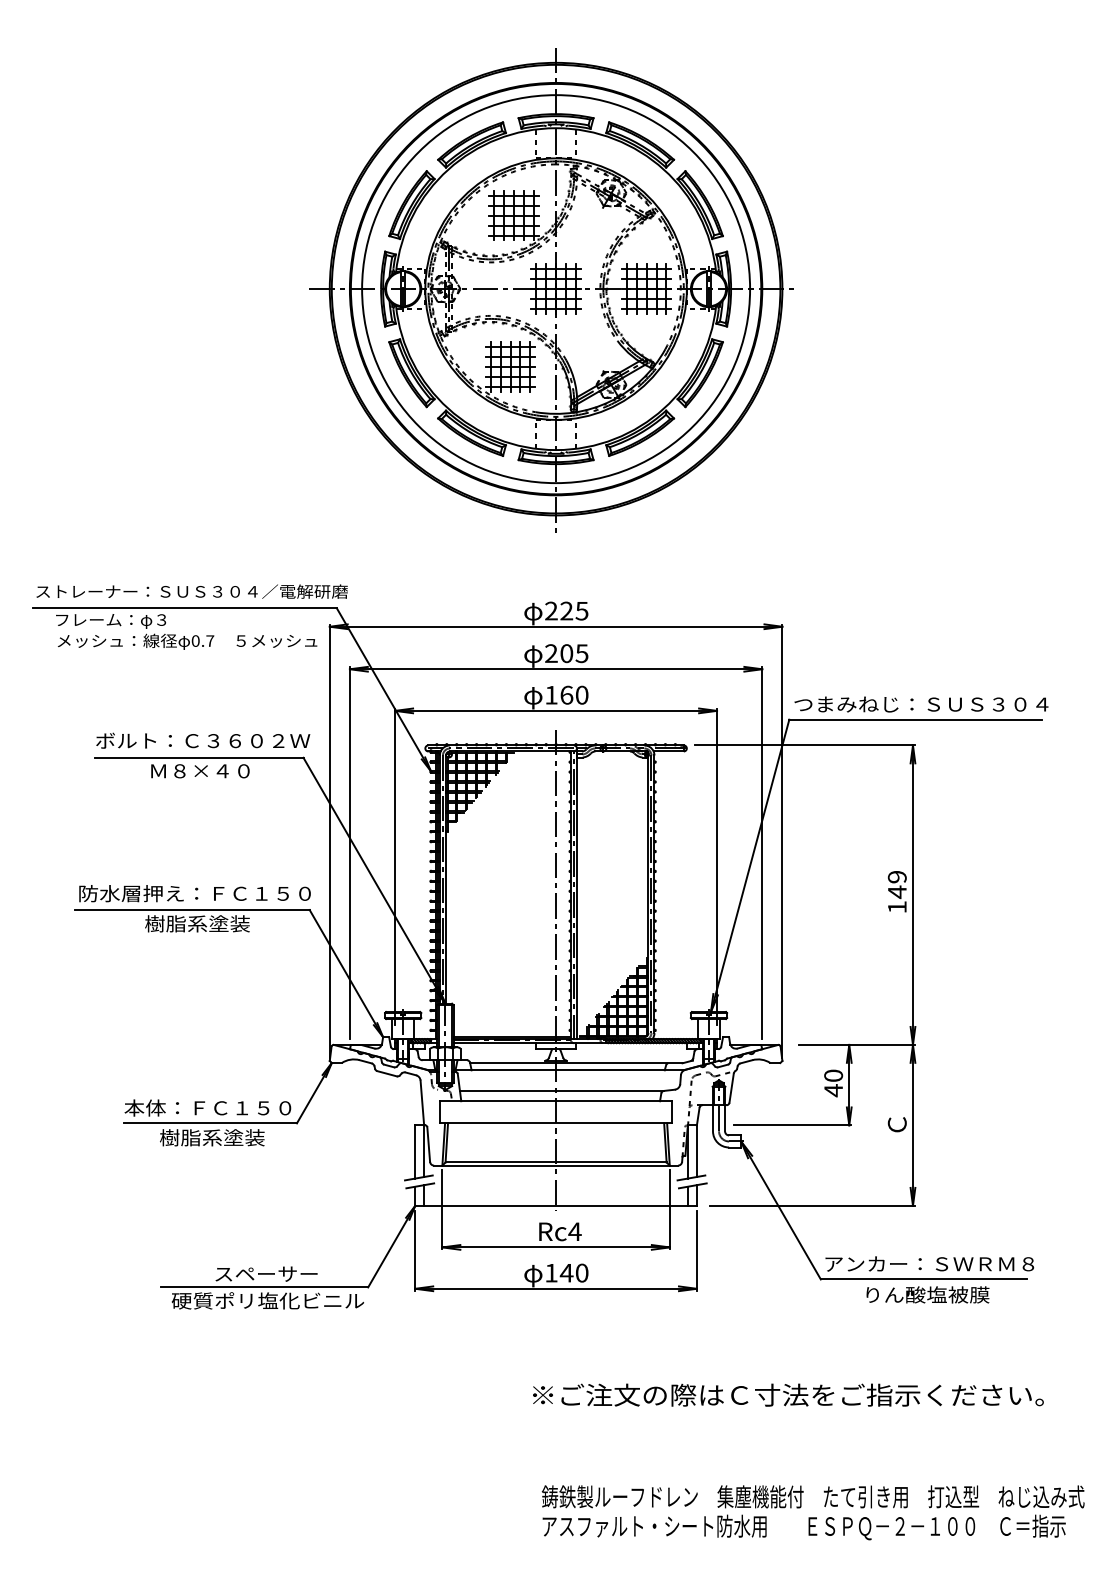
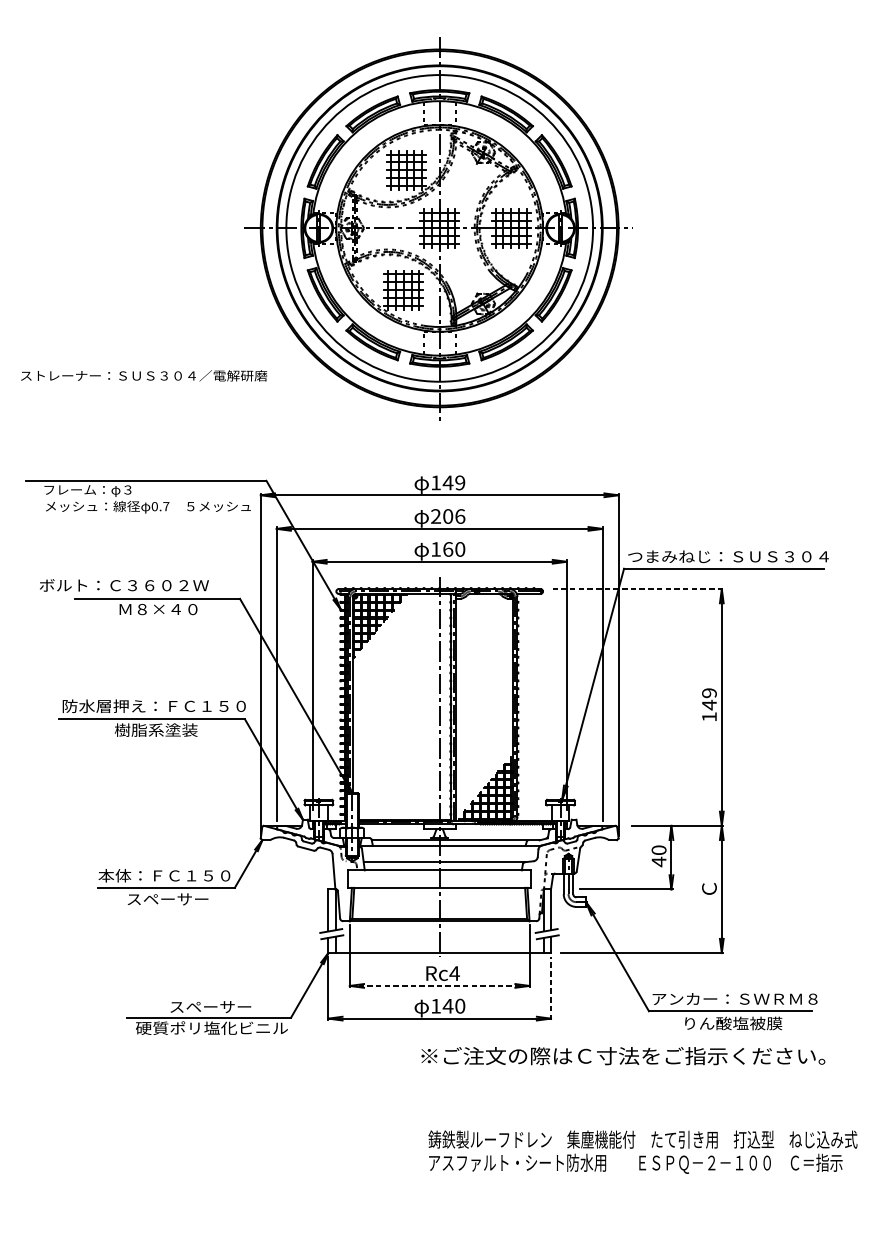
text: (191, 591) -> (143, 375), moved
text: (566, 610) -> (447, 482), 225 -> 149
text: (581, 653) -> (459, 516), 205 -> 206
text: (203, 740) -> (124, 585), moved
line: (804, 745) -> (636, 589), solid -> dashed
text: (212, 1137) -> (168, 899), 樹脂系塗装 -> スペーサー
line: (556, 1247) -> (440, 985), solid -> dashed
line: (696, 1250) -> (550, 988), solid -> dashed
text: (788, 1394) -> (623, 1055), moved
text: (812, 1512) -> (642, 1151), moved

